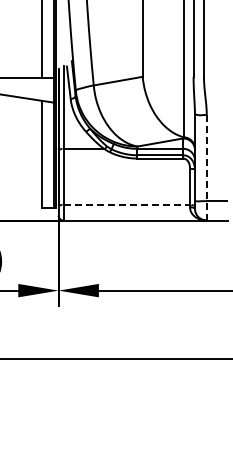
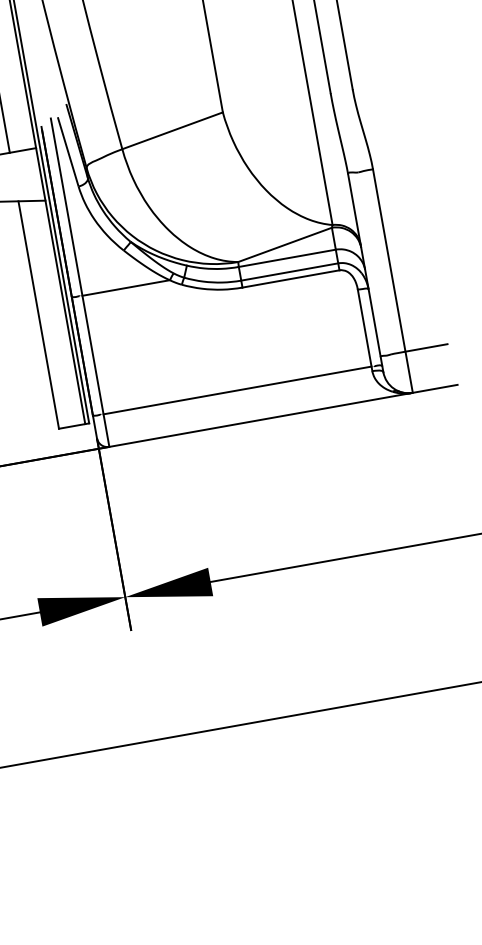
line: (206, 167) -> (392, 280), dashed -> solid
line: (127, 205) -> (239, 390), dashed -> solid

